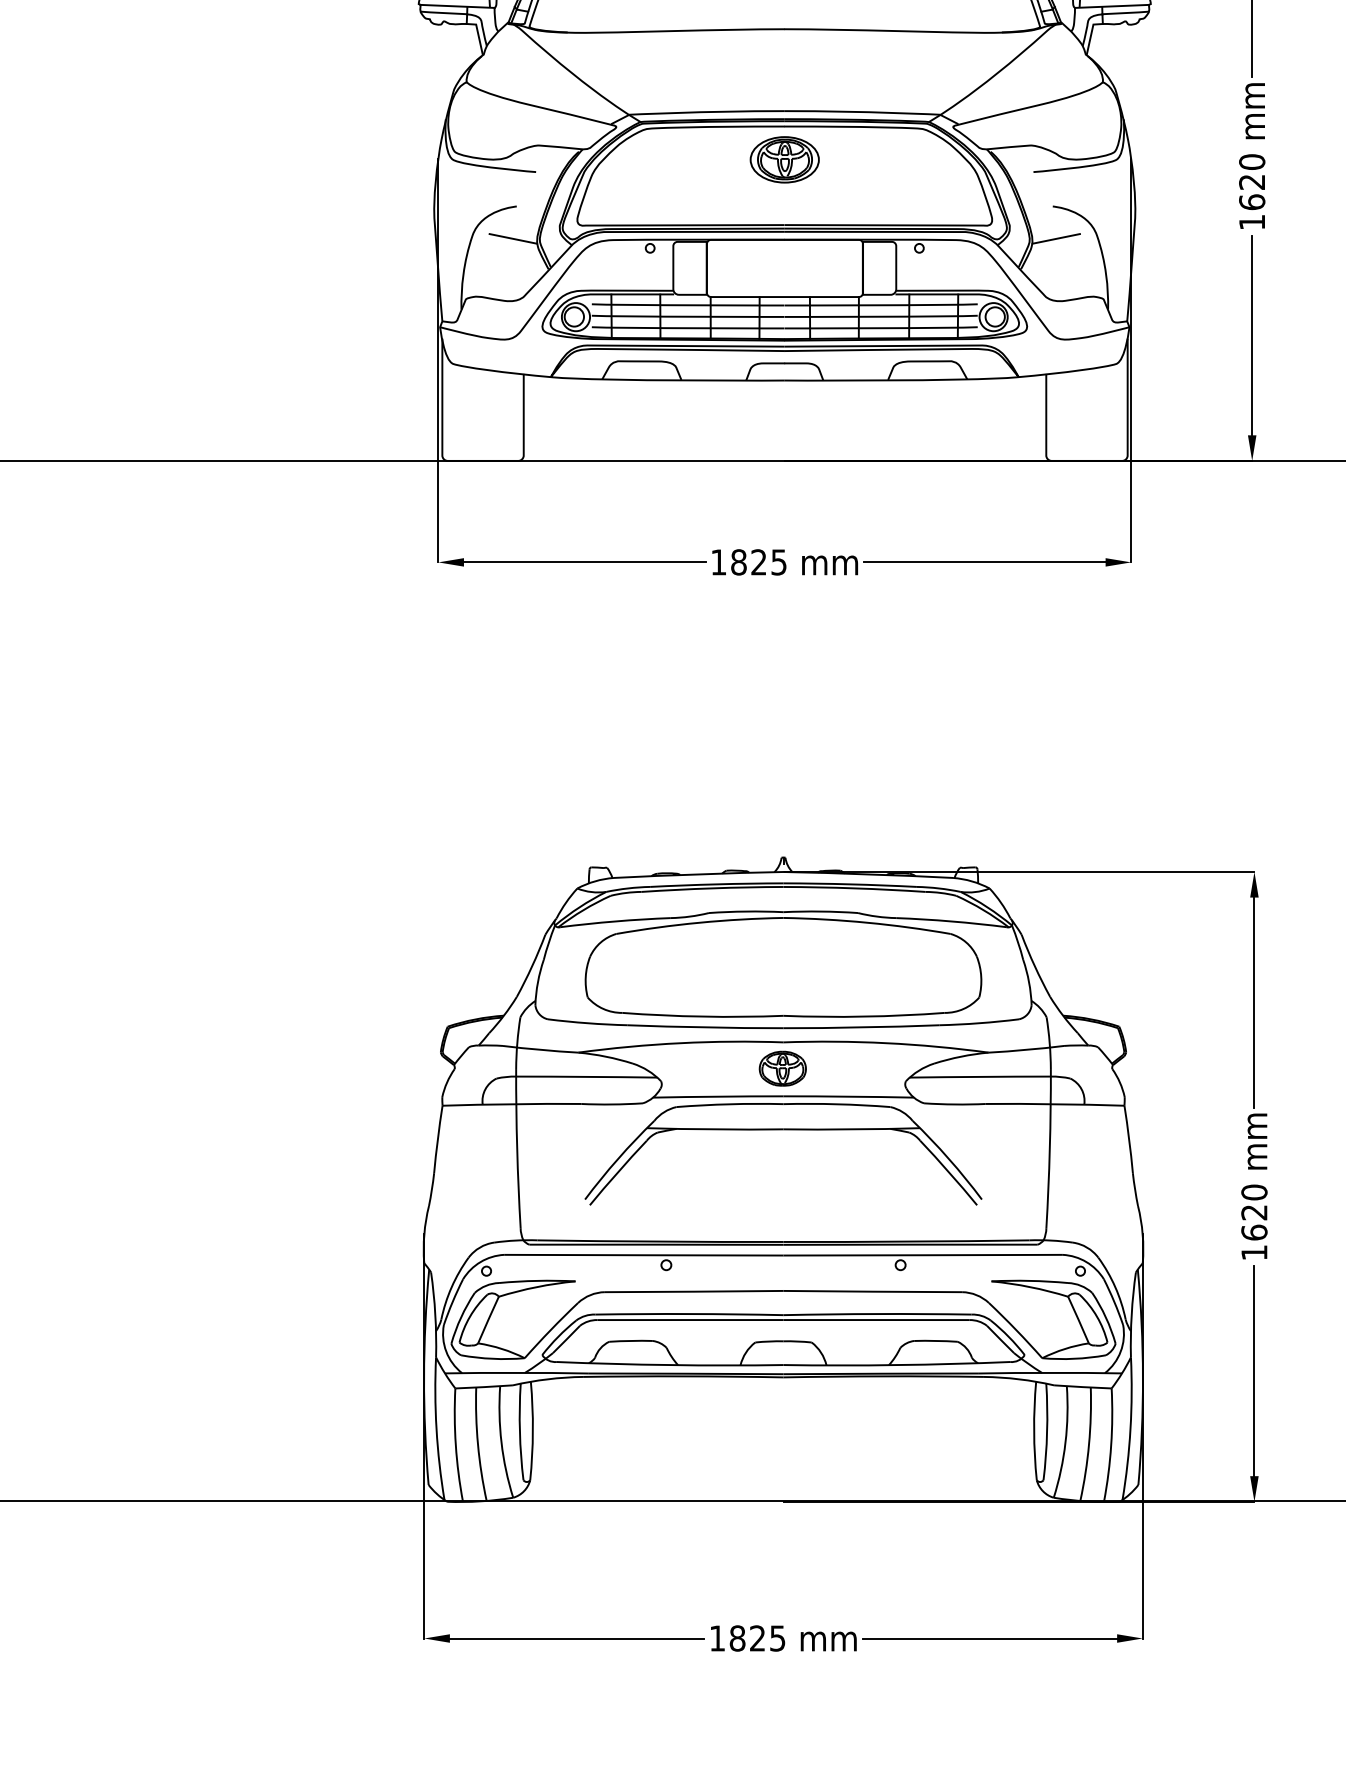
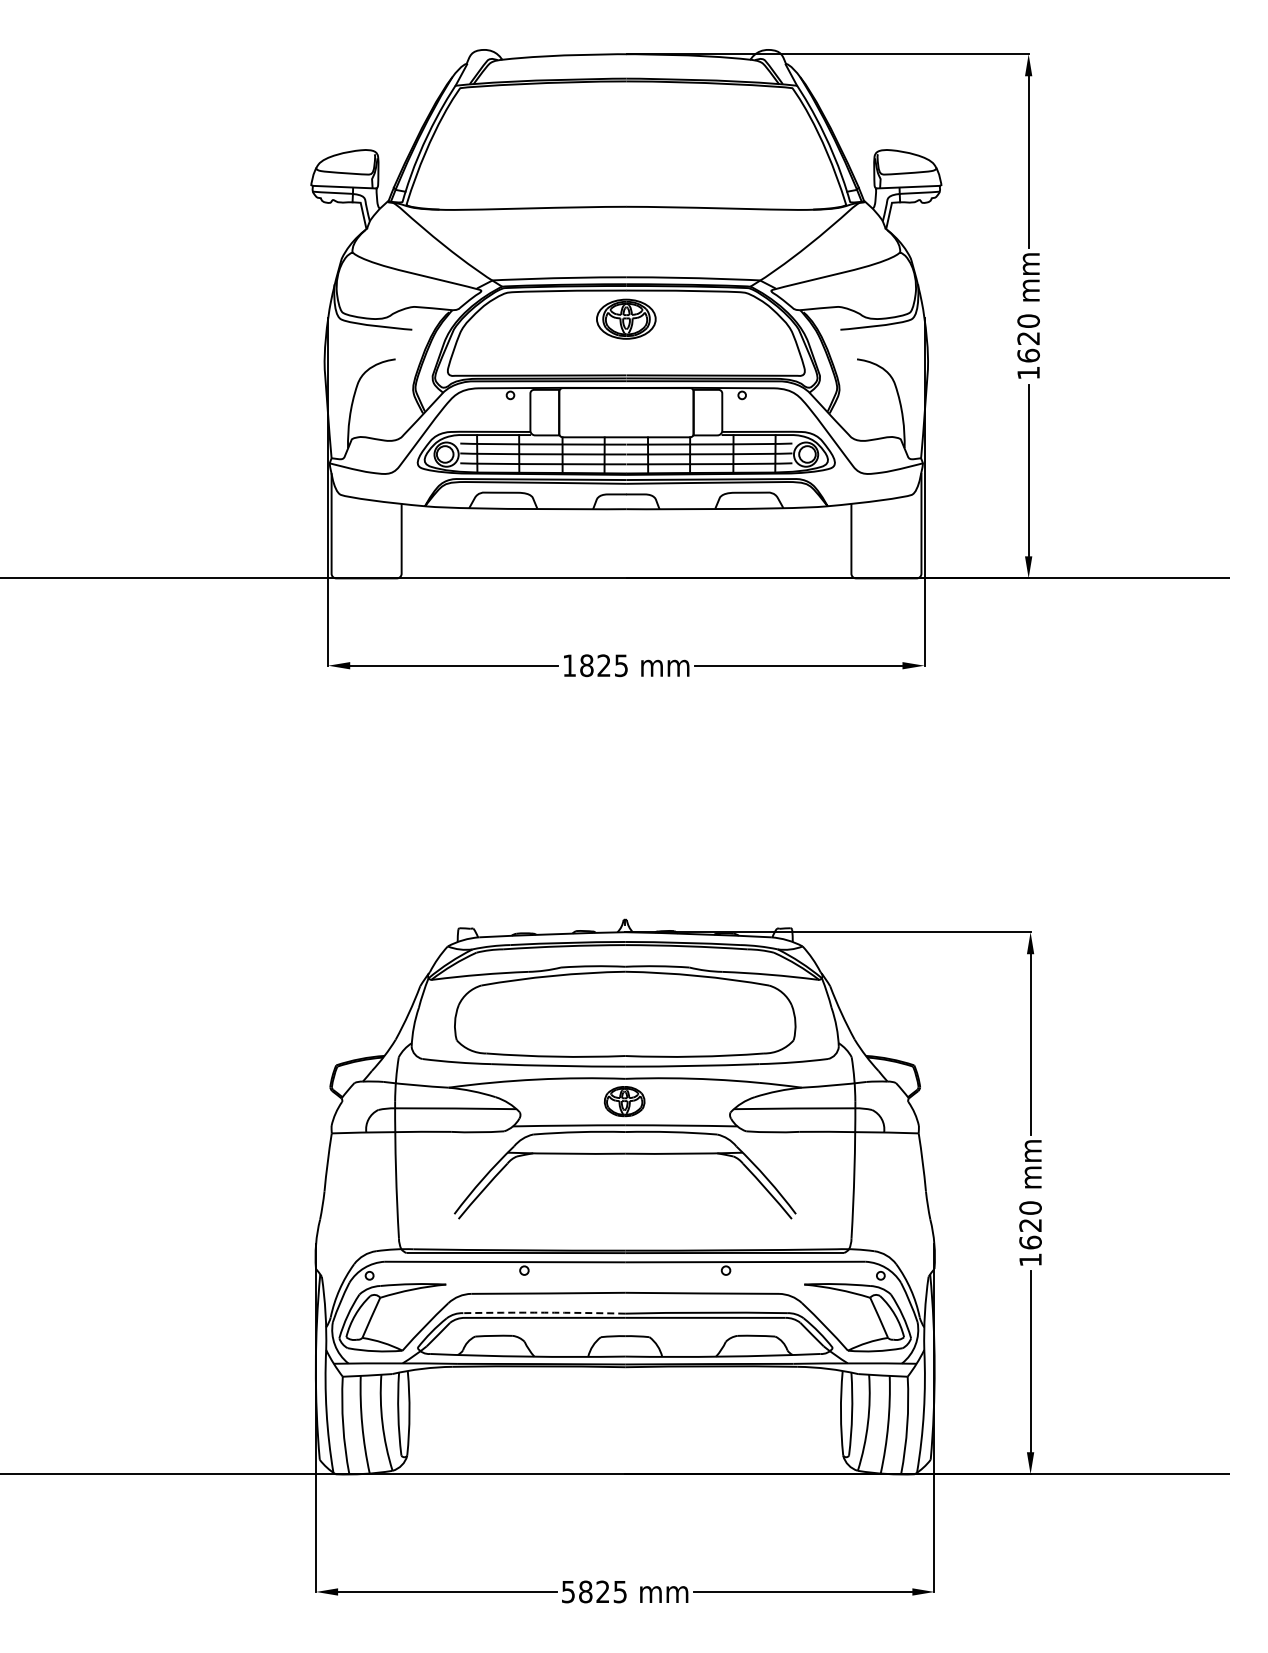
line: (513, 239) -> (392, 387), removed
line: (1055, 239) -> (859, 387), removed
arc: (689, 1313) -> (544, 1312), solid -> dashed
text: (717, 1639) -> (568, 1592), 1825 -> 5825

